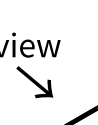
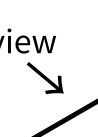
text: (34, 82) -> (44, 78), moved

